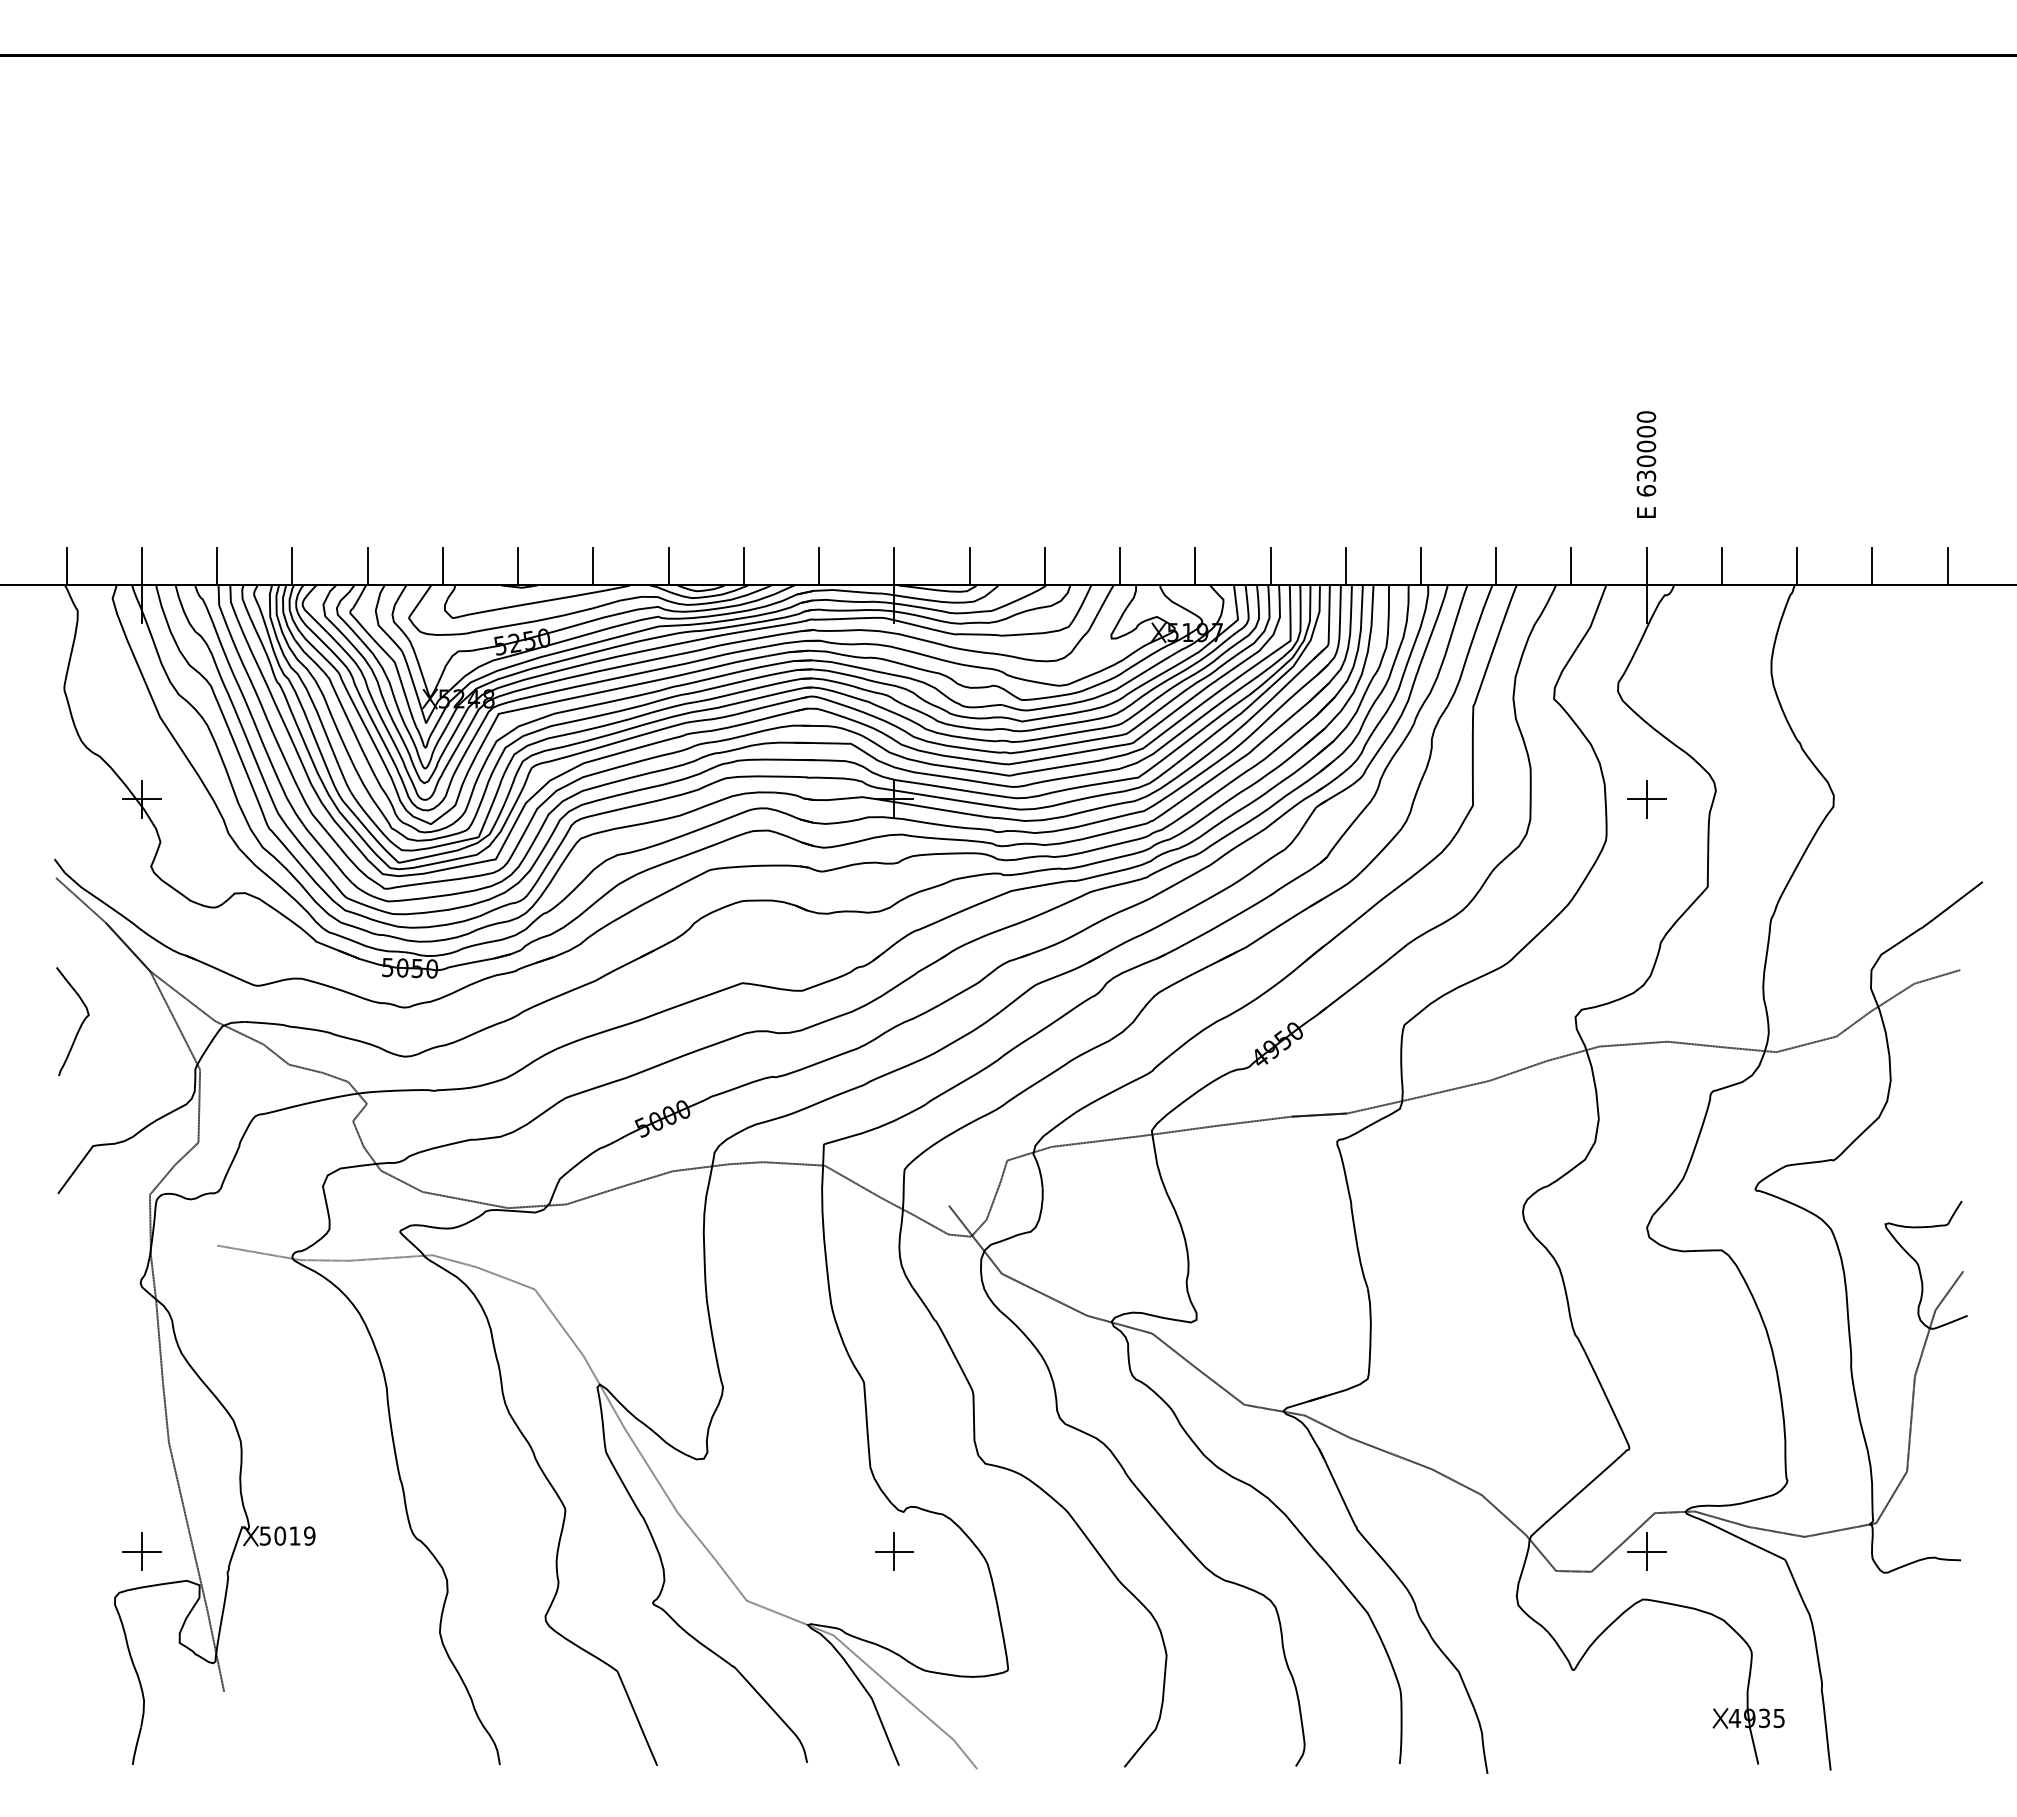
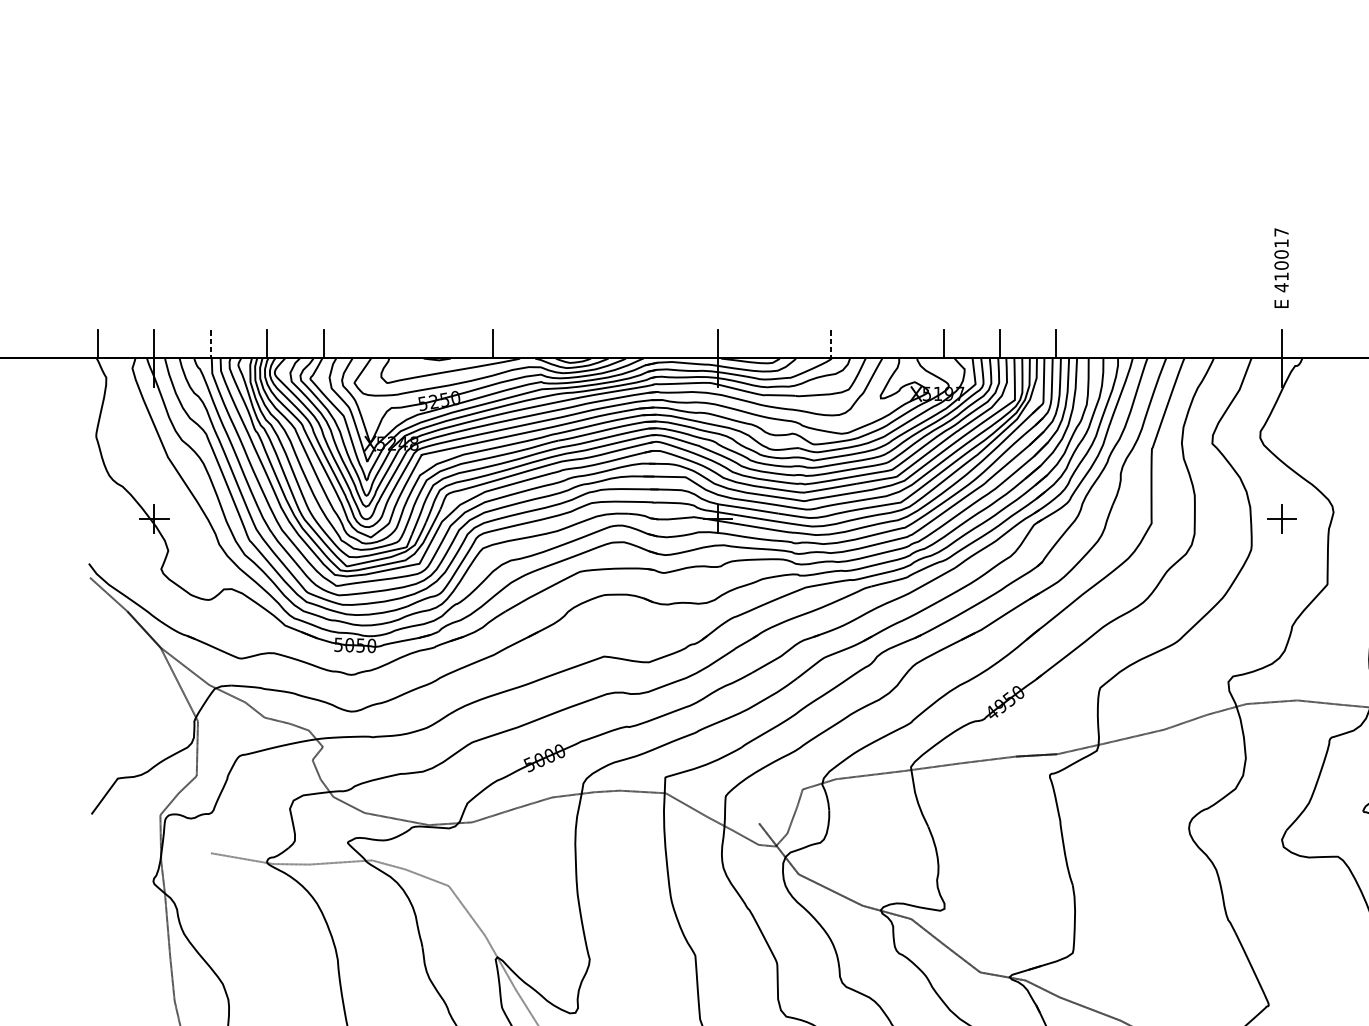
text: (1646, 453) -> (1281, 259), 630000 -> 410017
line: (217, 566) -> (211, 344), solid -> dashed
line: (442, 566) -> (379, 344), removed
line: (518, 566) -> (436, 344), removed
line: (668, 566) -> (548, 344), removed
line: (743, 566) -> (605, 344), removed
line: (819, 566) -> (662, 344), removed
line: (969, 566) -> (774, 344), removed
line: (1044, 566) -> (830, 344), solid -> dashed
line: (1120, 566) -> (887, 344), removed
line: (1420, 566) -> (1112, 344), removed
line: (1496, 566) -> (1169, 344), removed
line: (1571, 566) -> (1225, 344), removed
line: (1721, 566) -> (1337, 344), removed
curve: (80, 1024) -> (108, 687), removed

